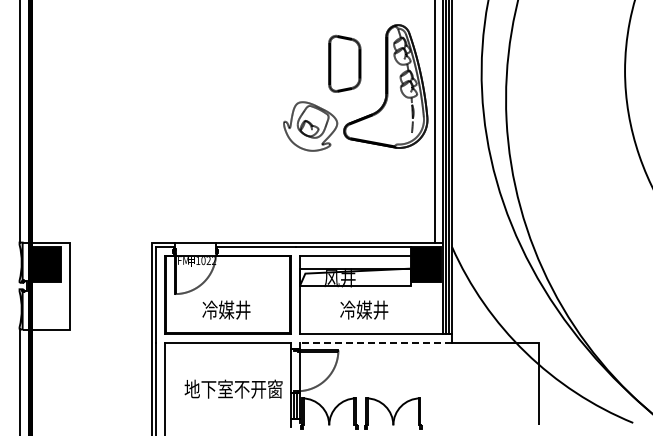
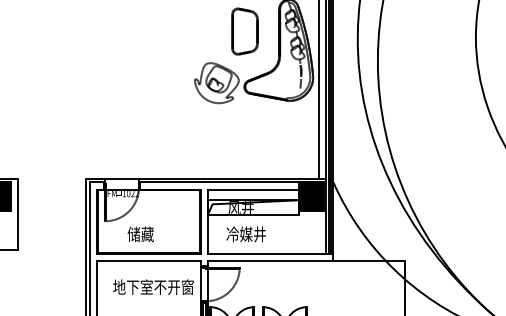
text: (226, 309) -> (147, 233), 冷媒井 -> 储藏
text: (364, 309) -> (246, 233), moved
line: (375, 342) -> (270, 261), dashed -> solid
text: (233, 388) -> (153, 286), moved

